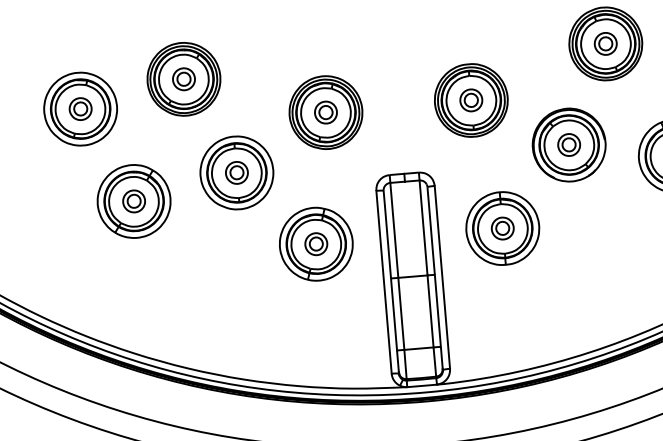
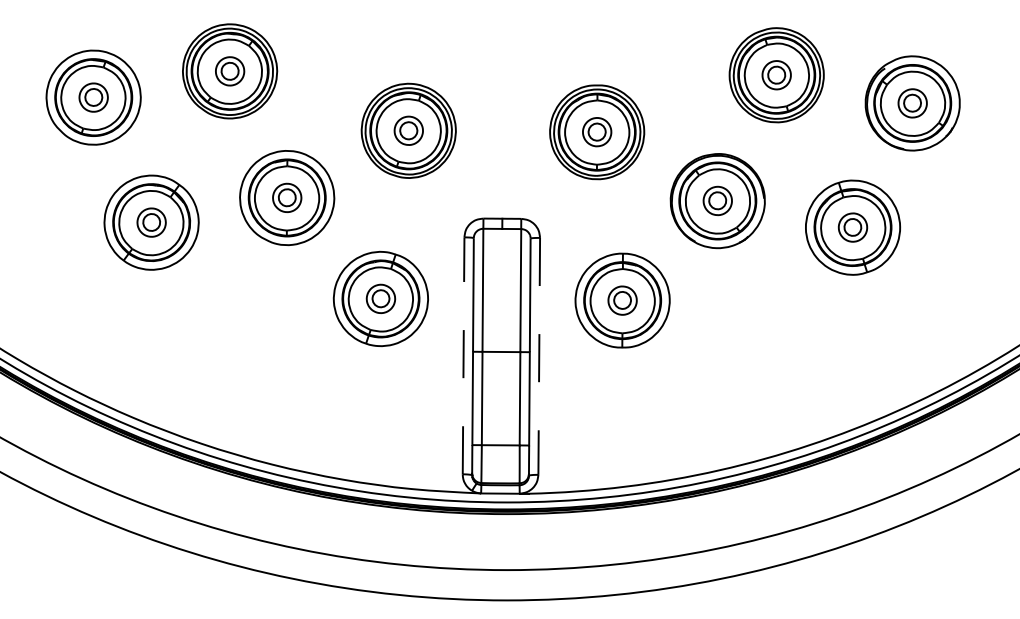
line: (442, 277) -> (539, 356), solid -> dashed
line: (383, 282) -> (463, 355), solid -> dashed

